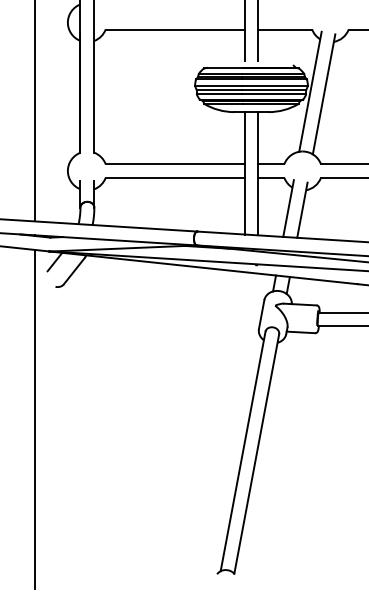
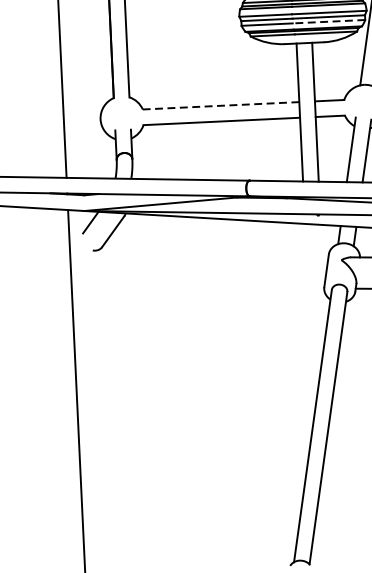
line: (273, 94) -> (328, 22), solid -> dashed
line: (174, 164) -> (220, 106), solid -> dashed

